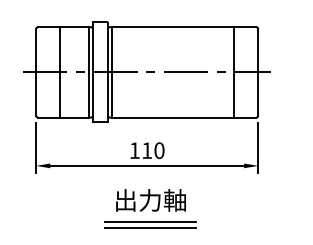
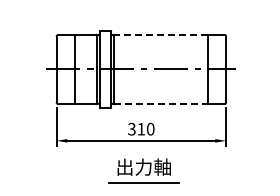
line: (173, 26) -> (161, 34), solid -> dashed
line: (173, 118) -> (161, 104), solid -> dashed
text: (134, 149) -> (131, 128), 110 -> 310
line: (150, 228) -> (143, 188), removed

